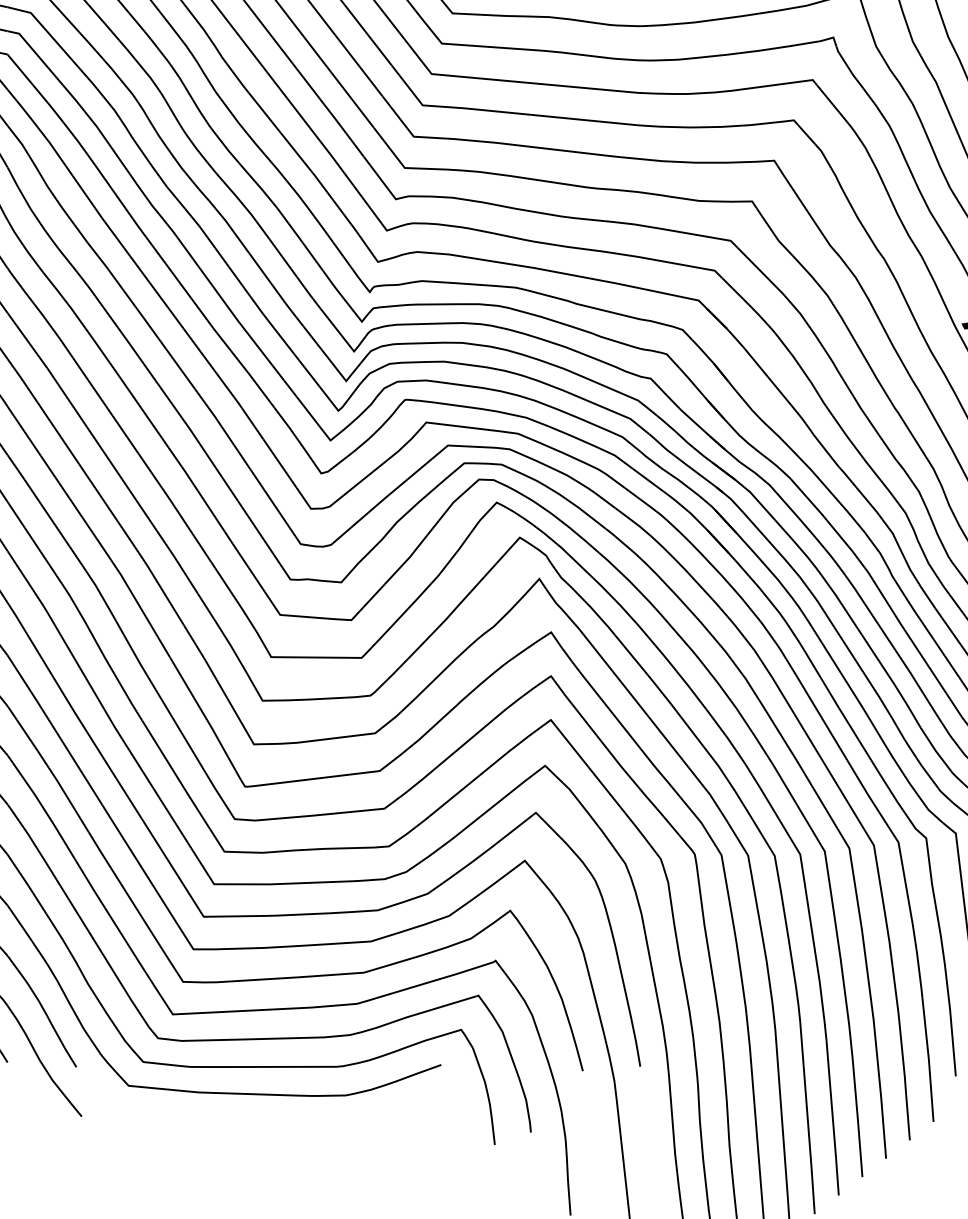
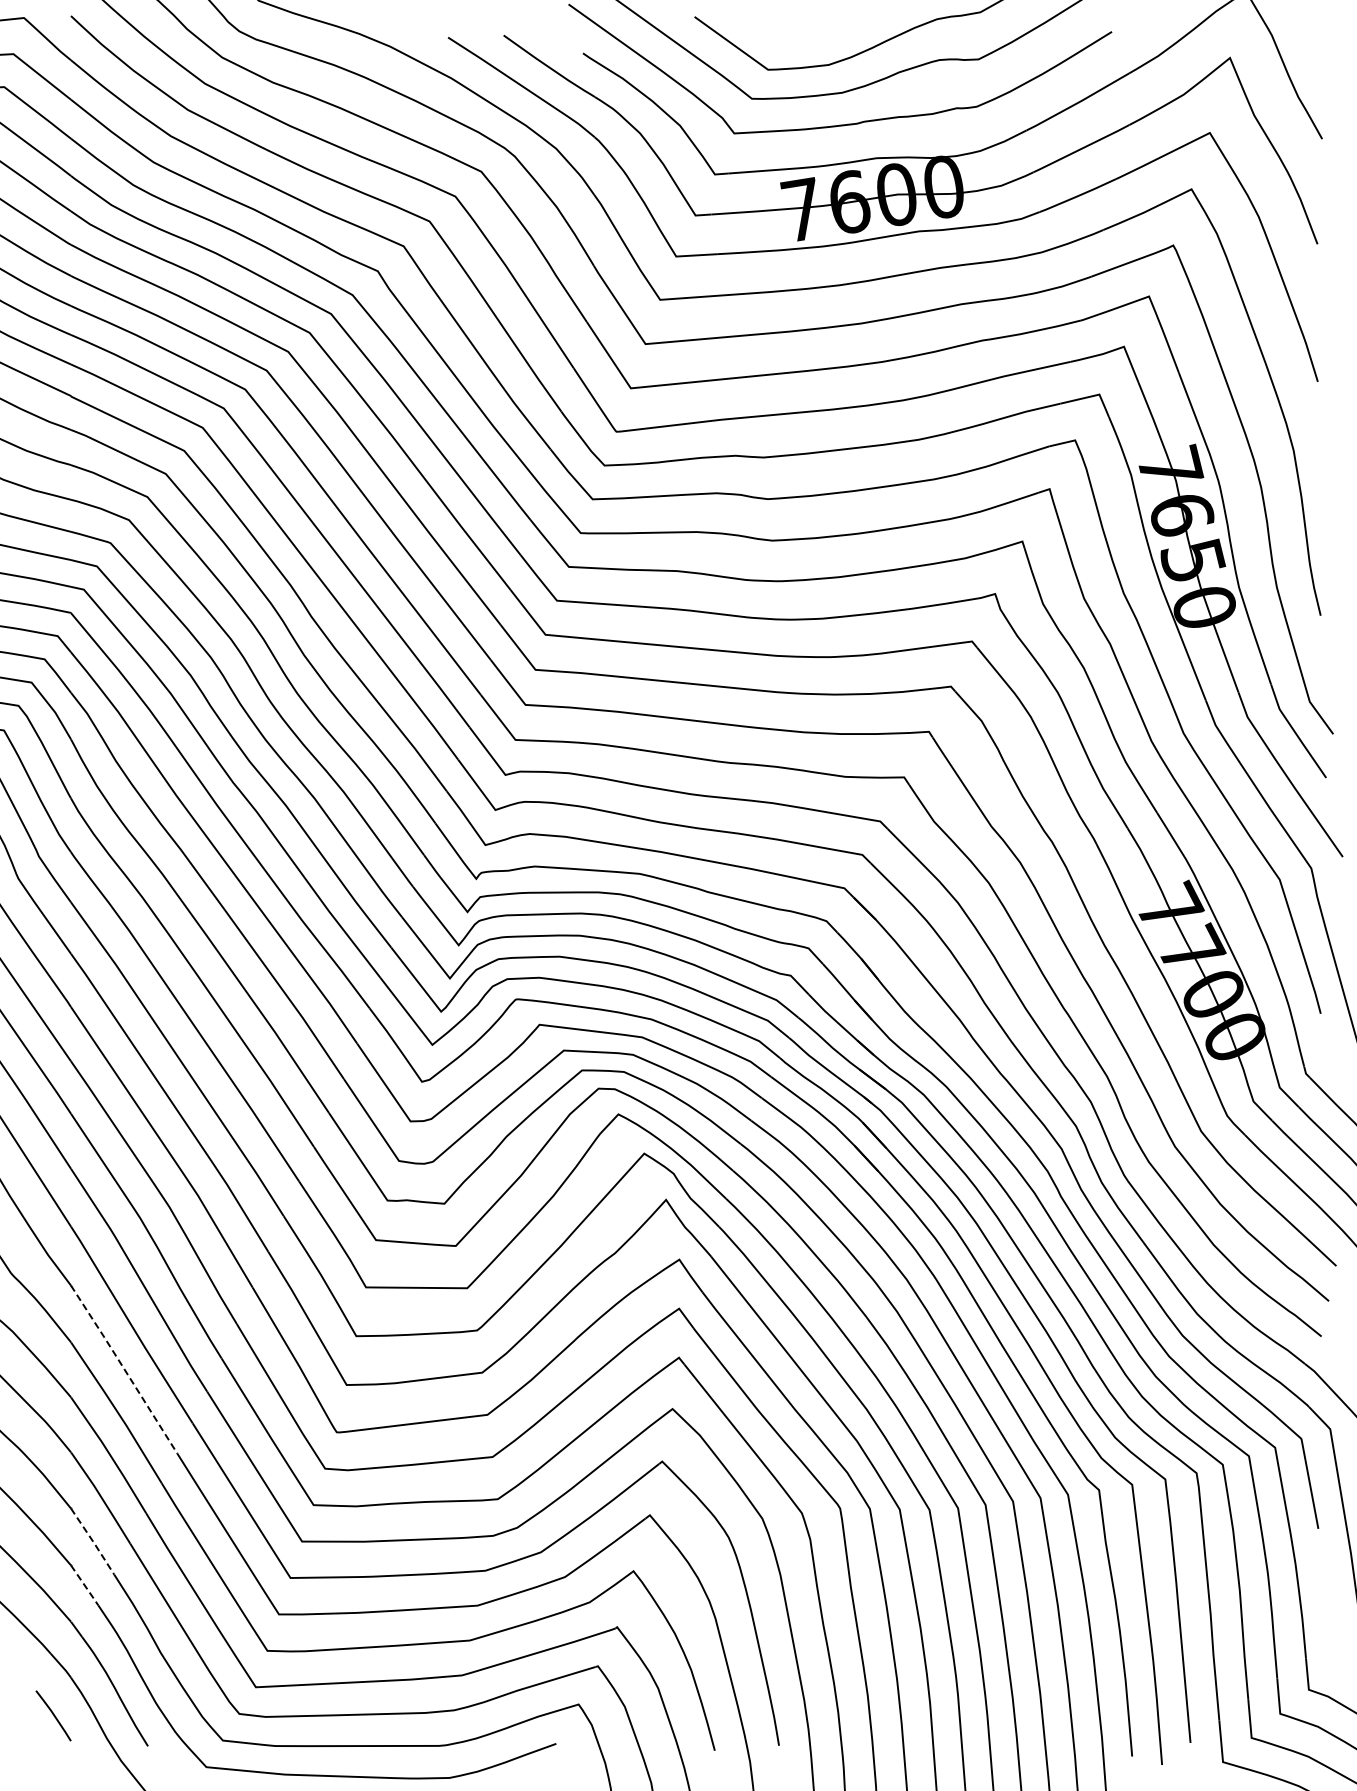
line: (55, 729) -> (124, 1368), solid -> dashed
line: (27, 884) -> (93, 1541), solid -> dashed
line: (20, 923) -> (85, 1585), solid -> dashed

